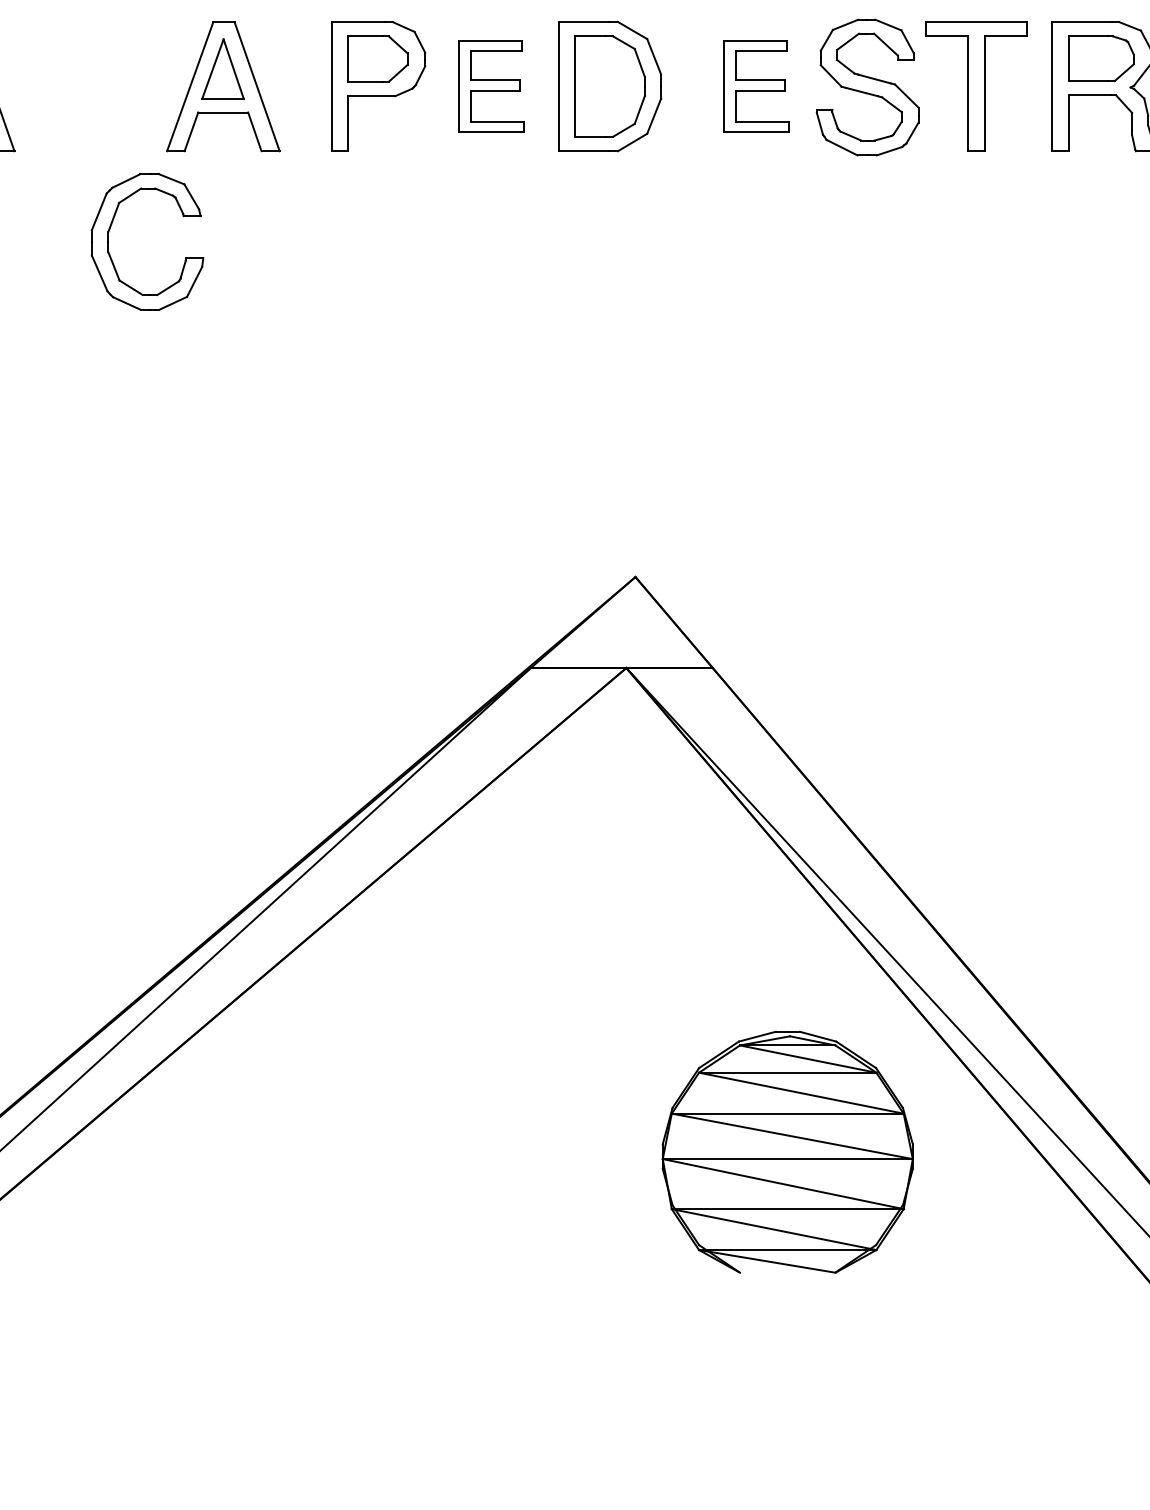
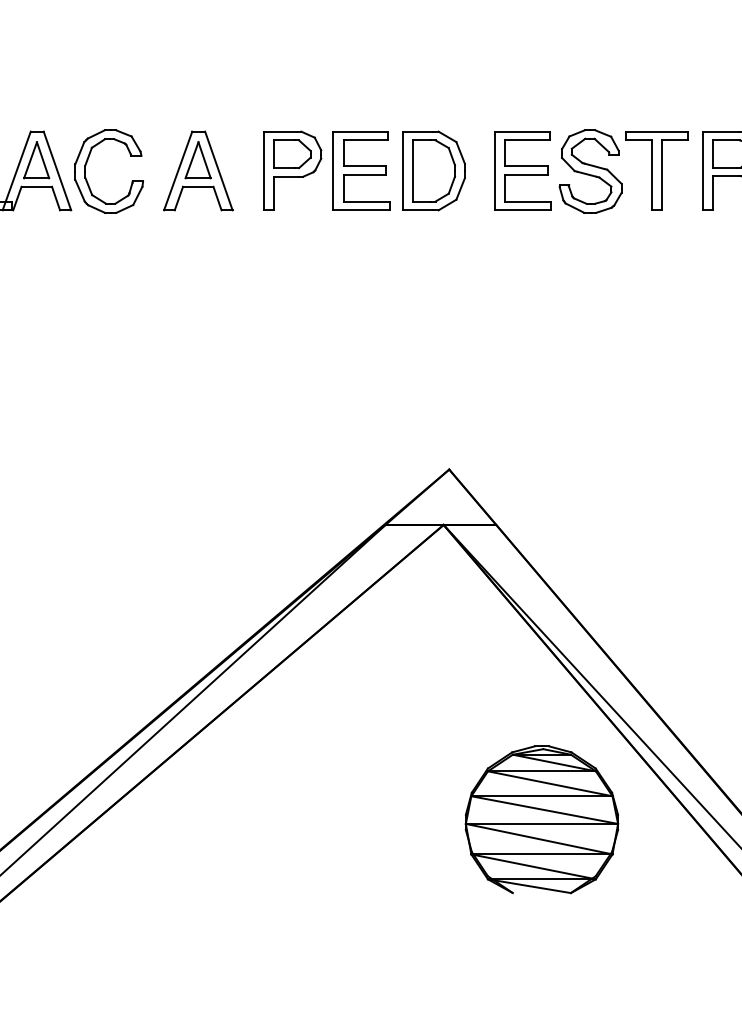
part: (491, 85) -> (361, 170), size x1.43
part: (755, 85) -> (522, 170), size x1.43
part: (111, 228) -> (87, 163), moved

